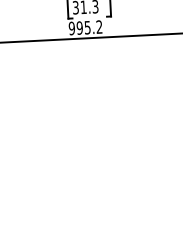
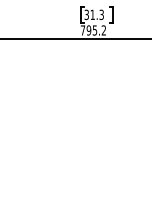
text: (71, 28) -> (82, 30), 995.2 -> 795.2

